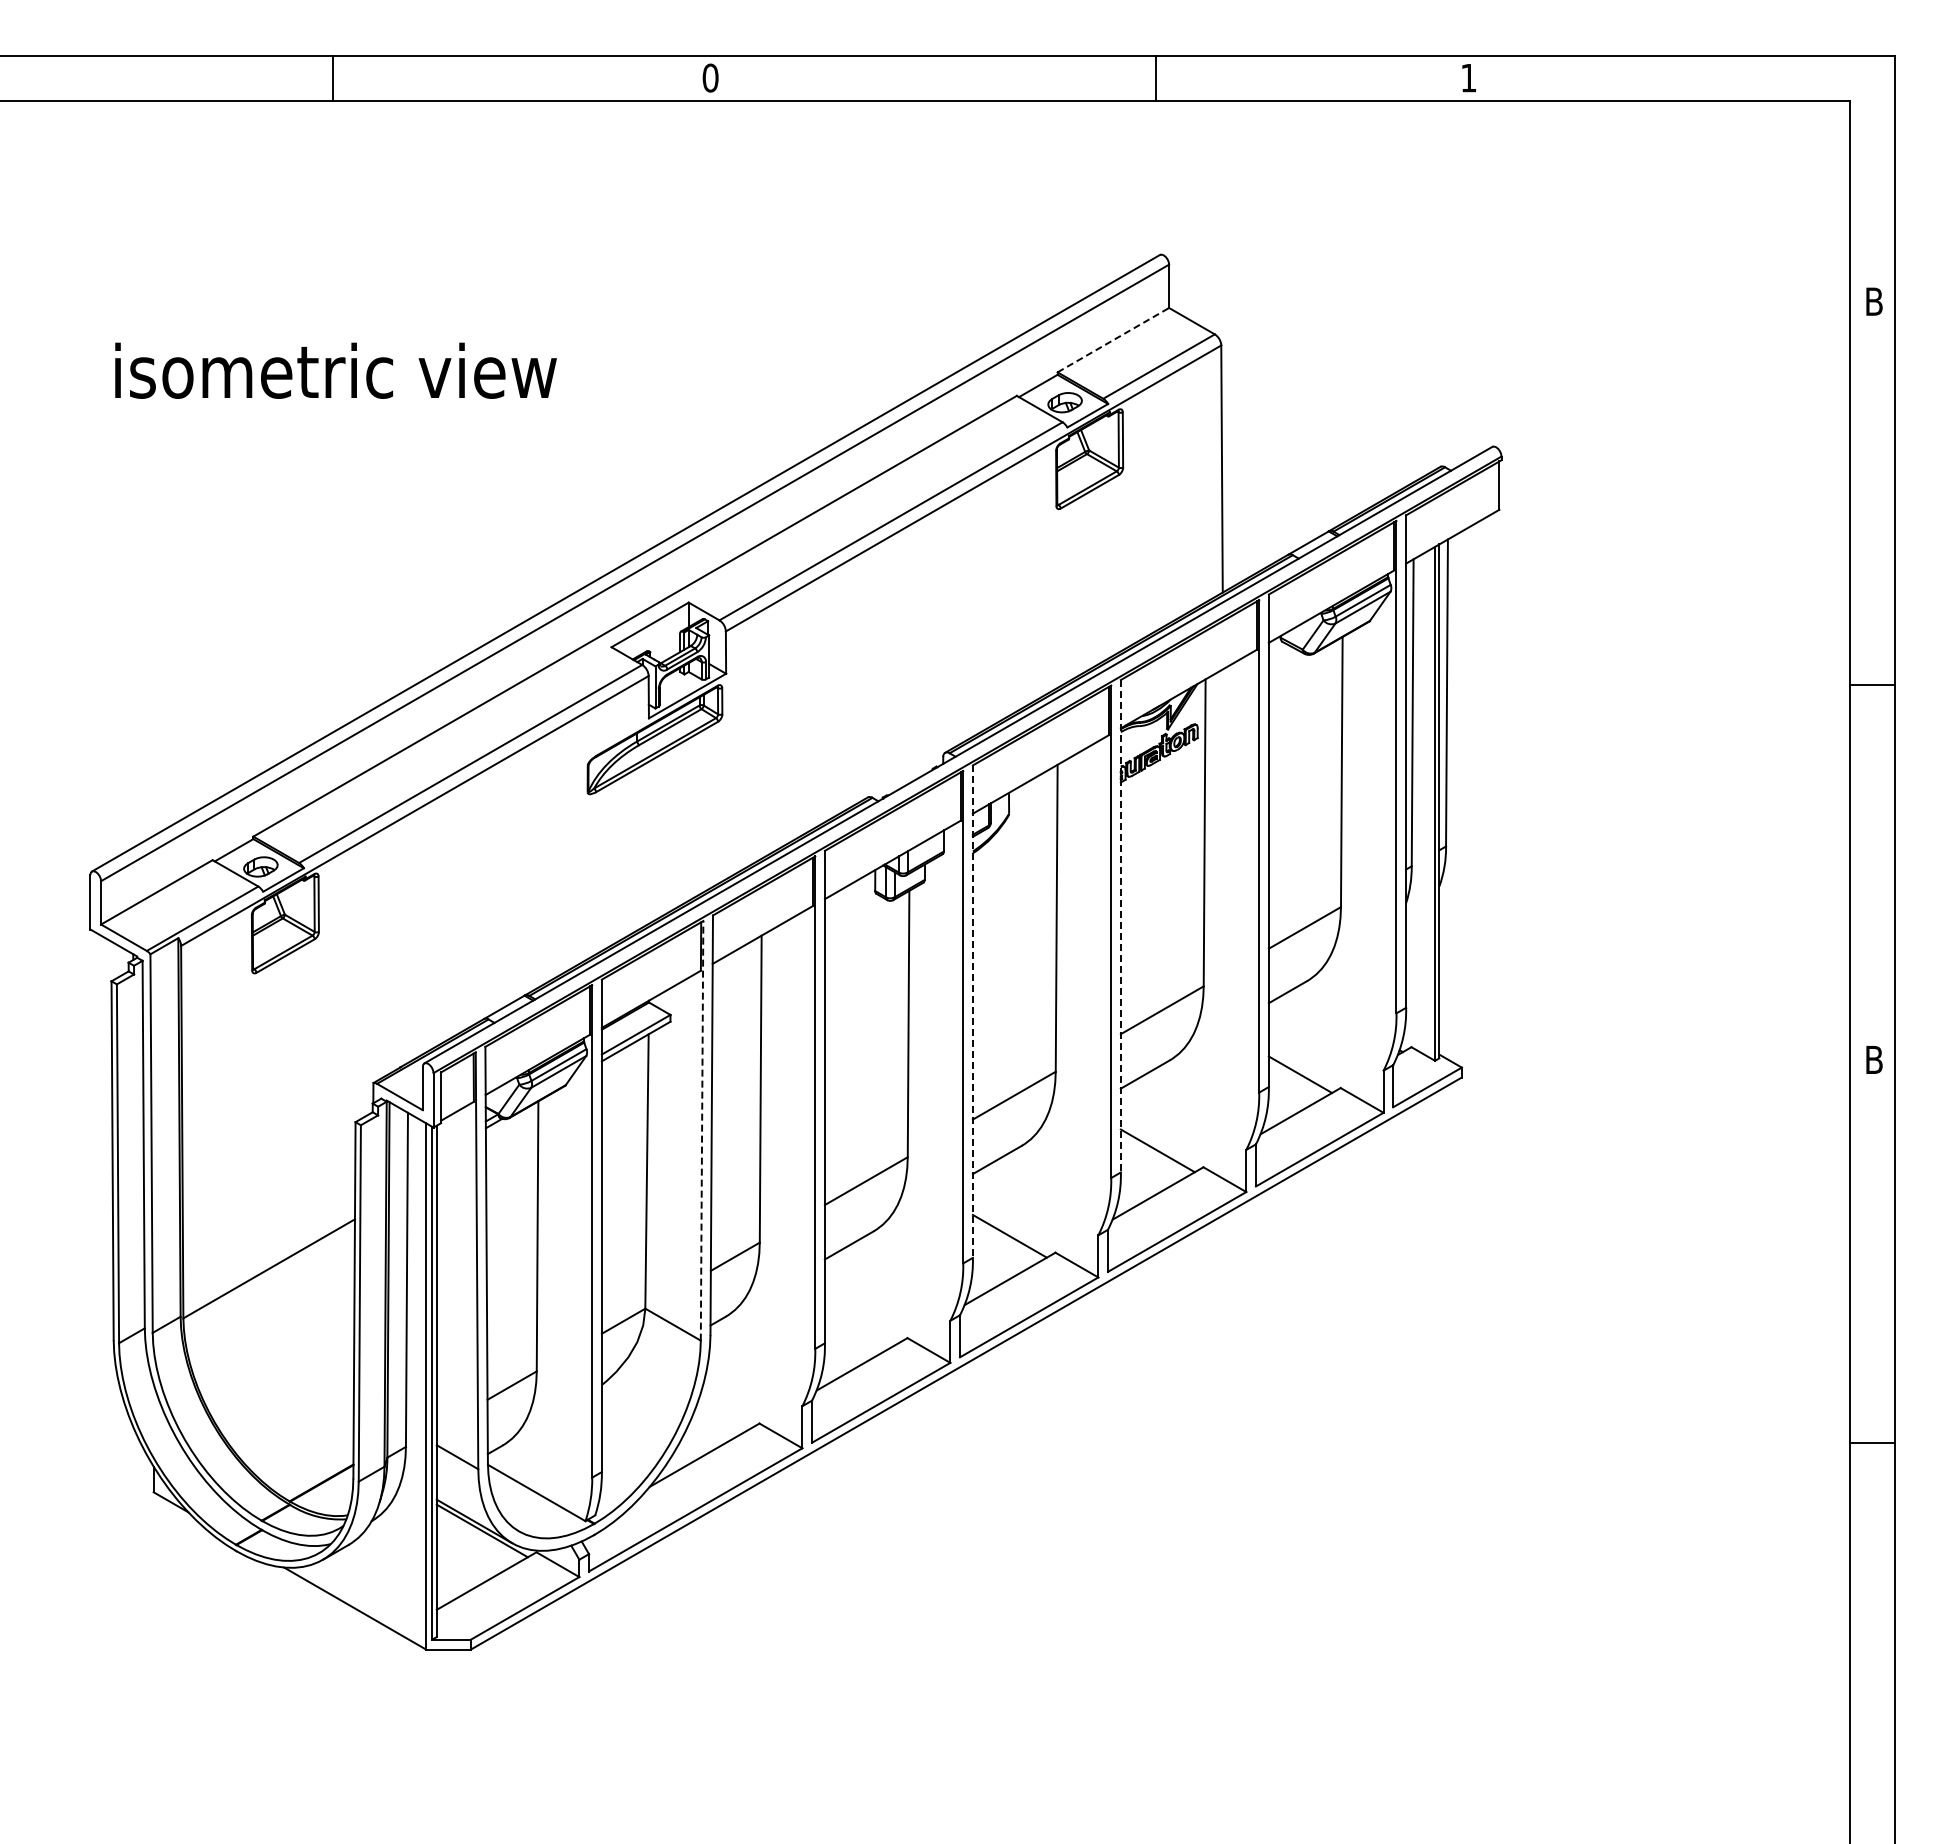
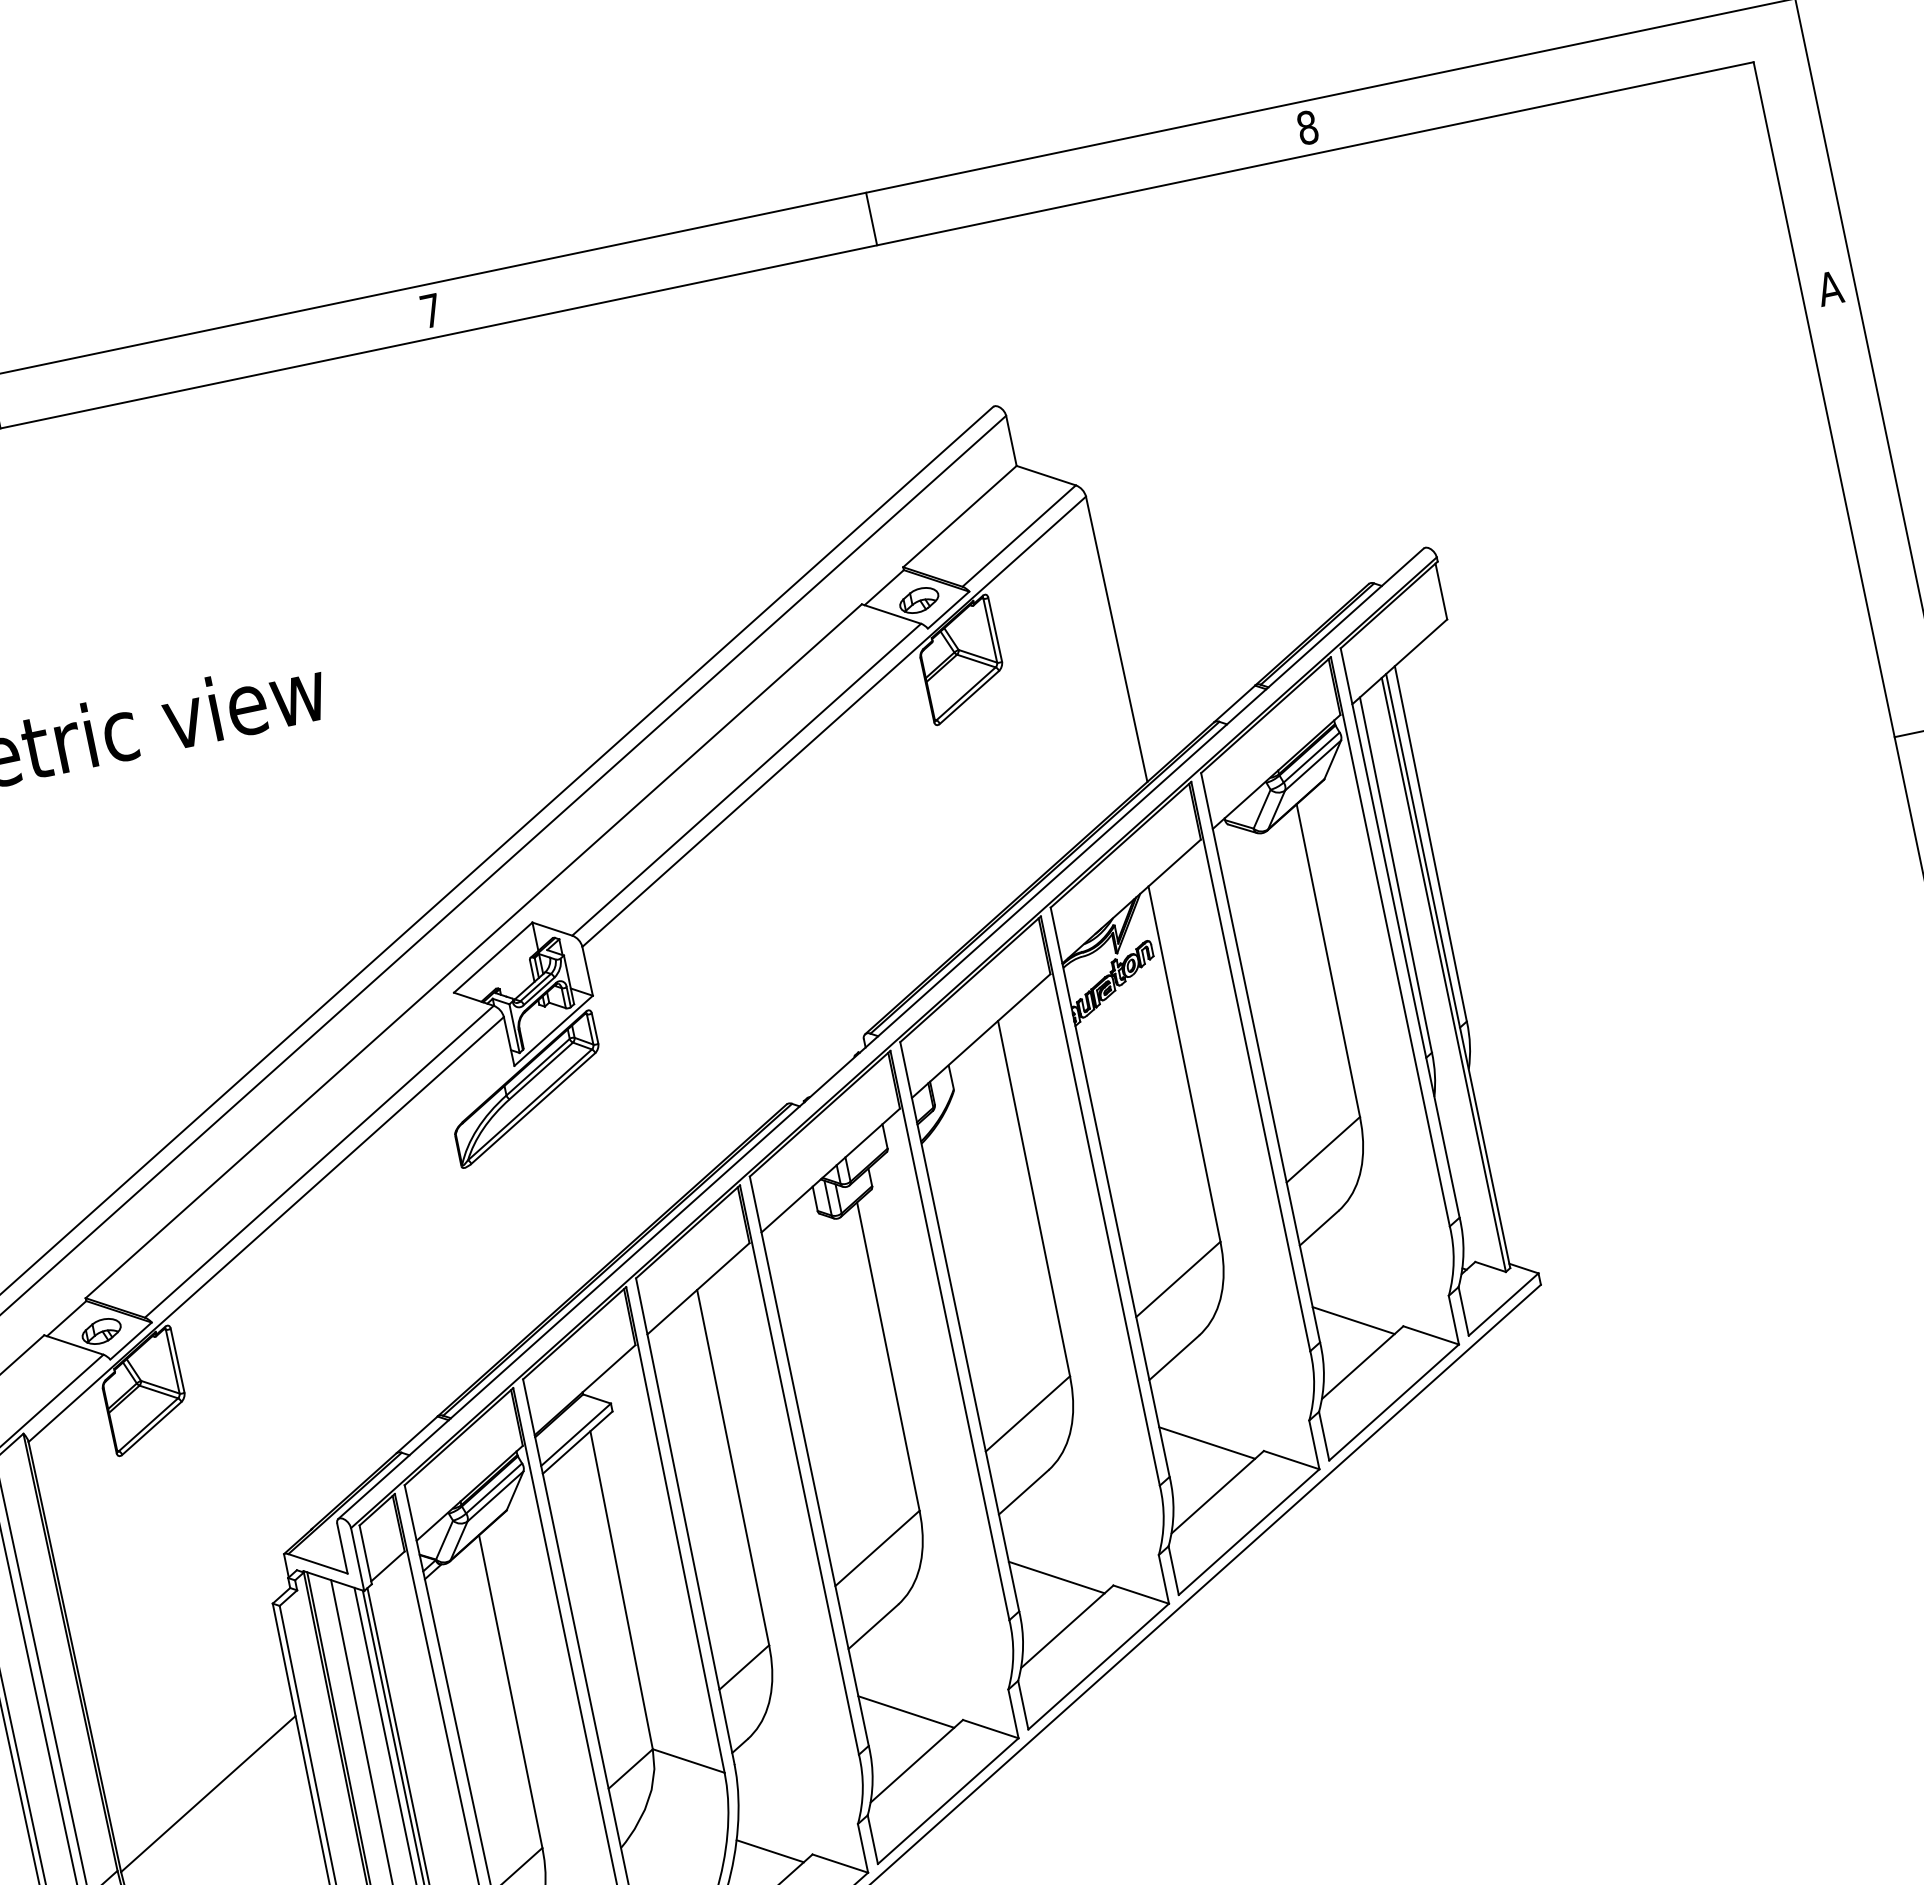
text: (710, 77) -> (430, 310), 0 -> 7
text: (1468, 77) -> (1307, 127), 1 -> 8
line: (1155, 78) -> (871, 219), moved
text: (1873, 301) -> (1829, 288), B -> A
line: (1113, 339) -> (959, 515), dashed -> solid
line: (1120, 926) -> (1109, 1192), dashed -> solid
line: (972, 1012) -> (959, 1327), dashed -> solid
line: (702, 1130) -> (675, 1529), dashed -> solid
line: (861, 1321) -> (905, 1711), added
line: (724, 1413) -> (769, 1851), added

